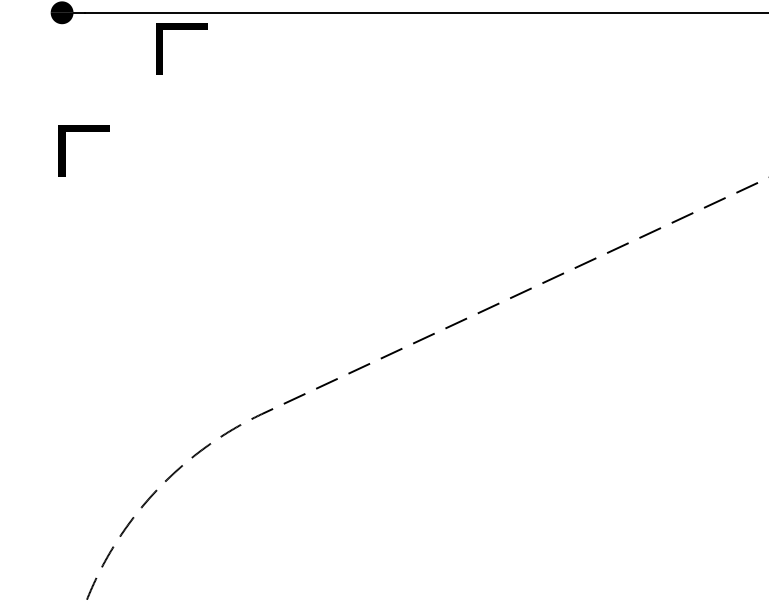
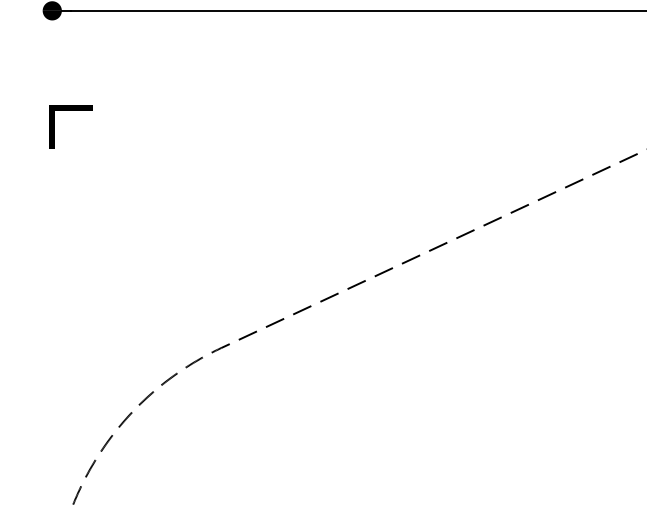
line: (181, 29) -> (152, 24), removed

